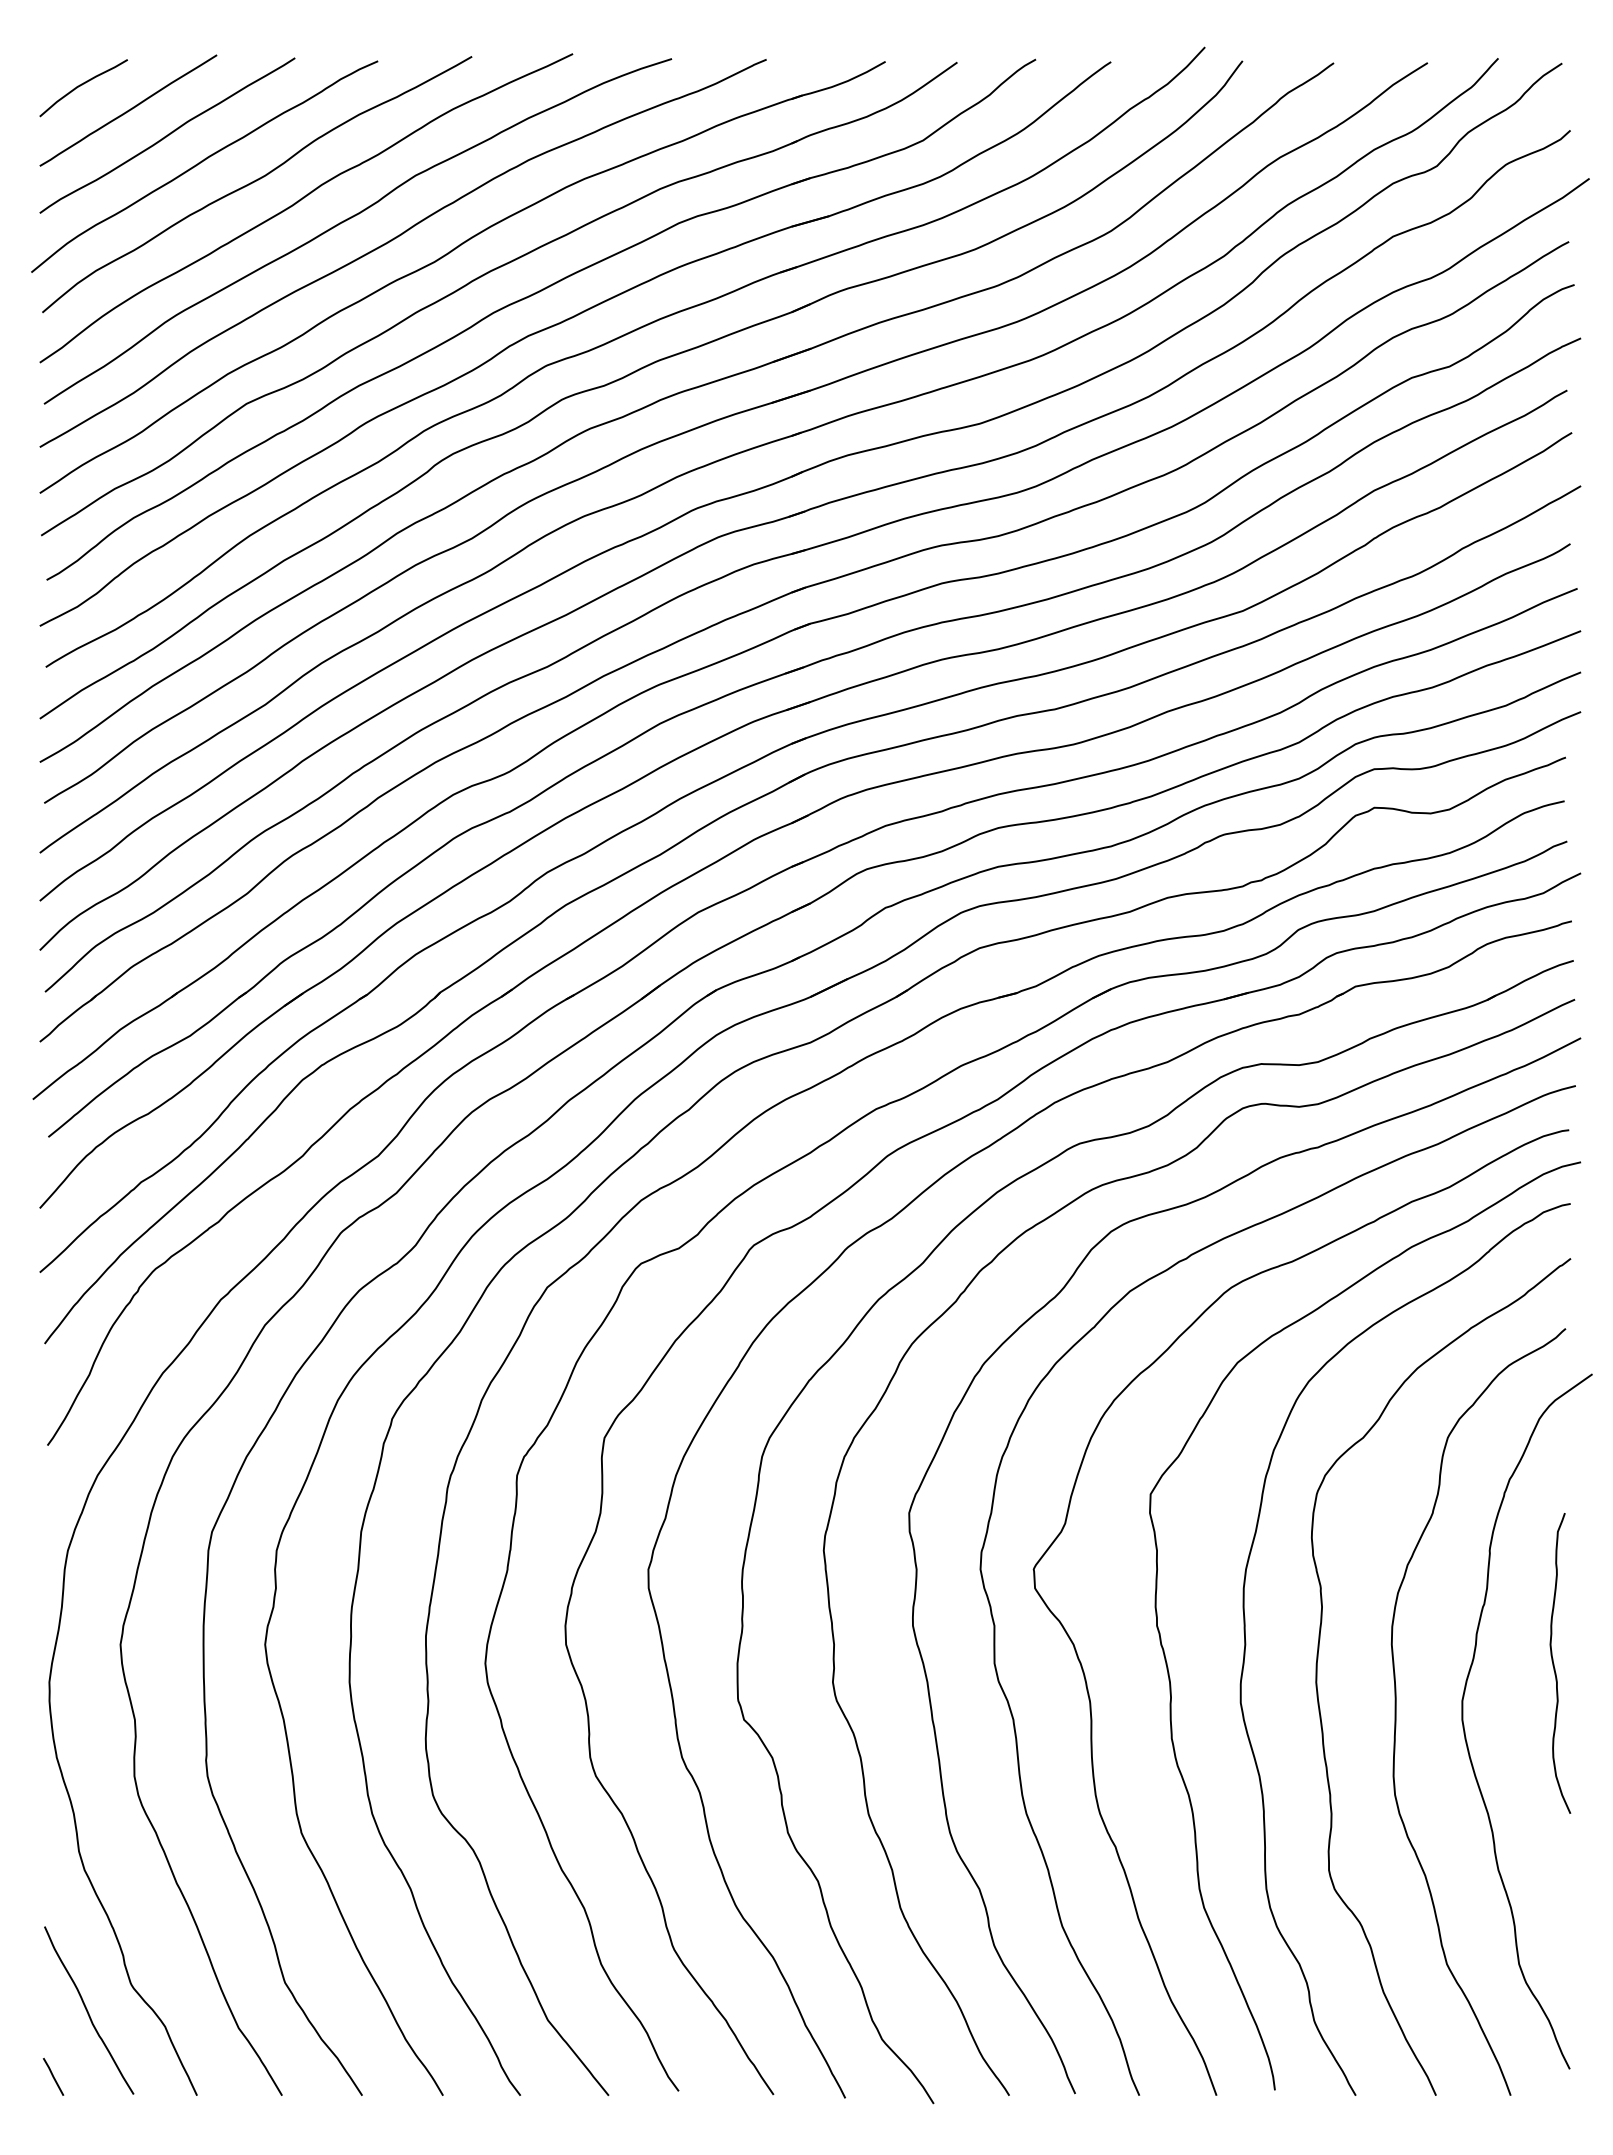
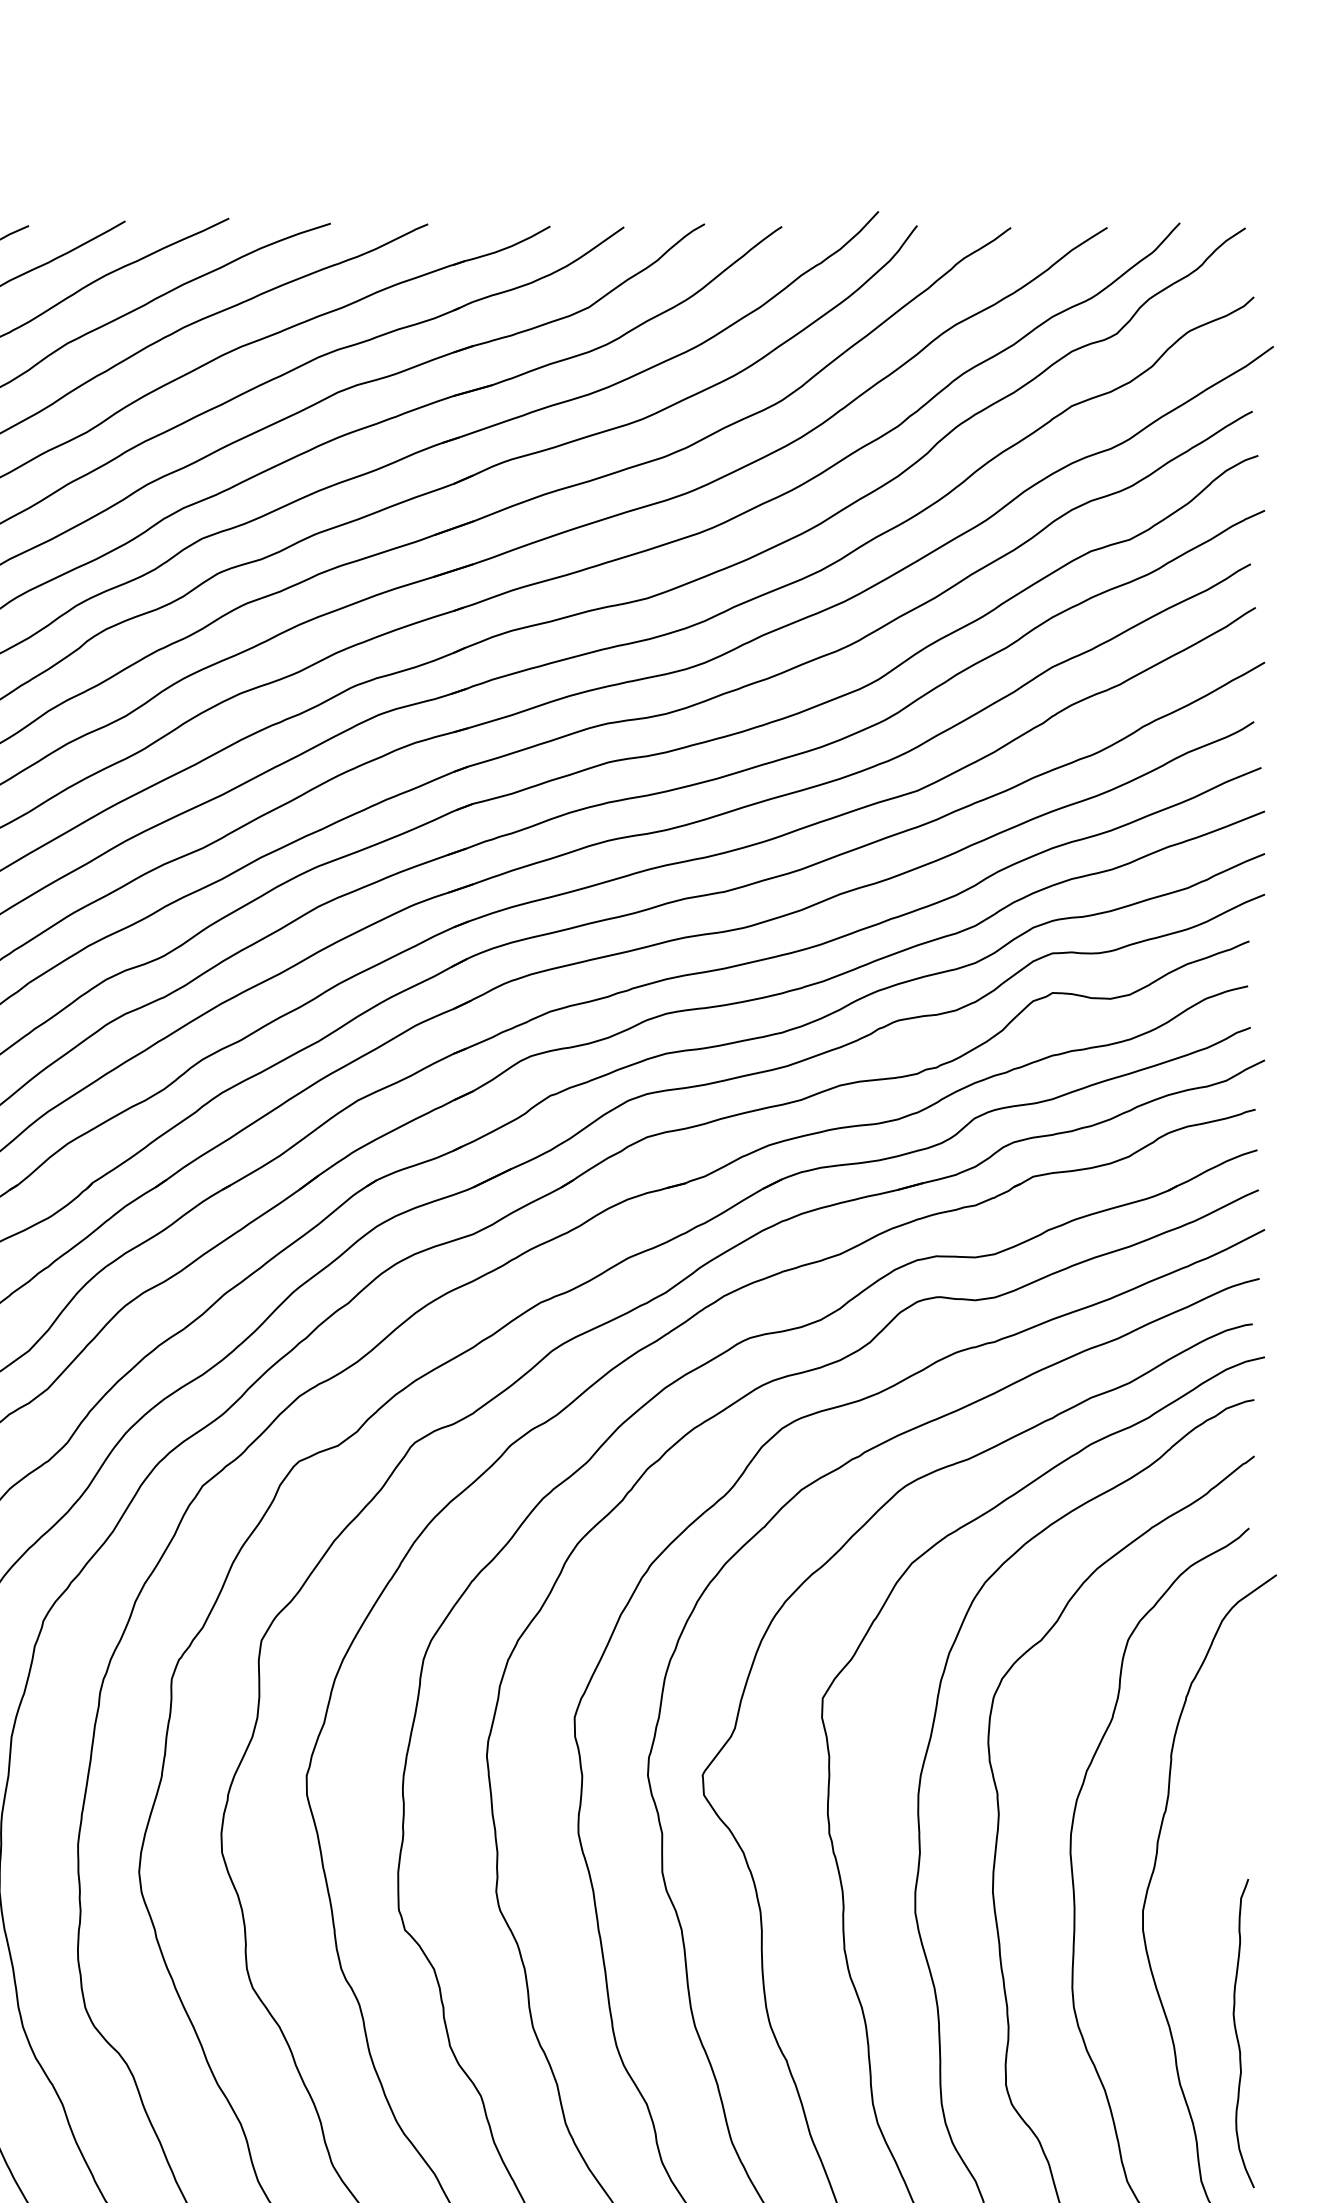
curve: (1554, 1663) -> (1237, 2033), moved

